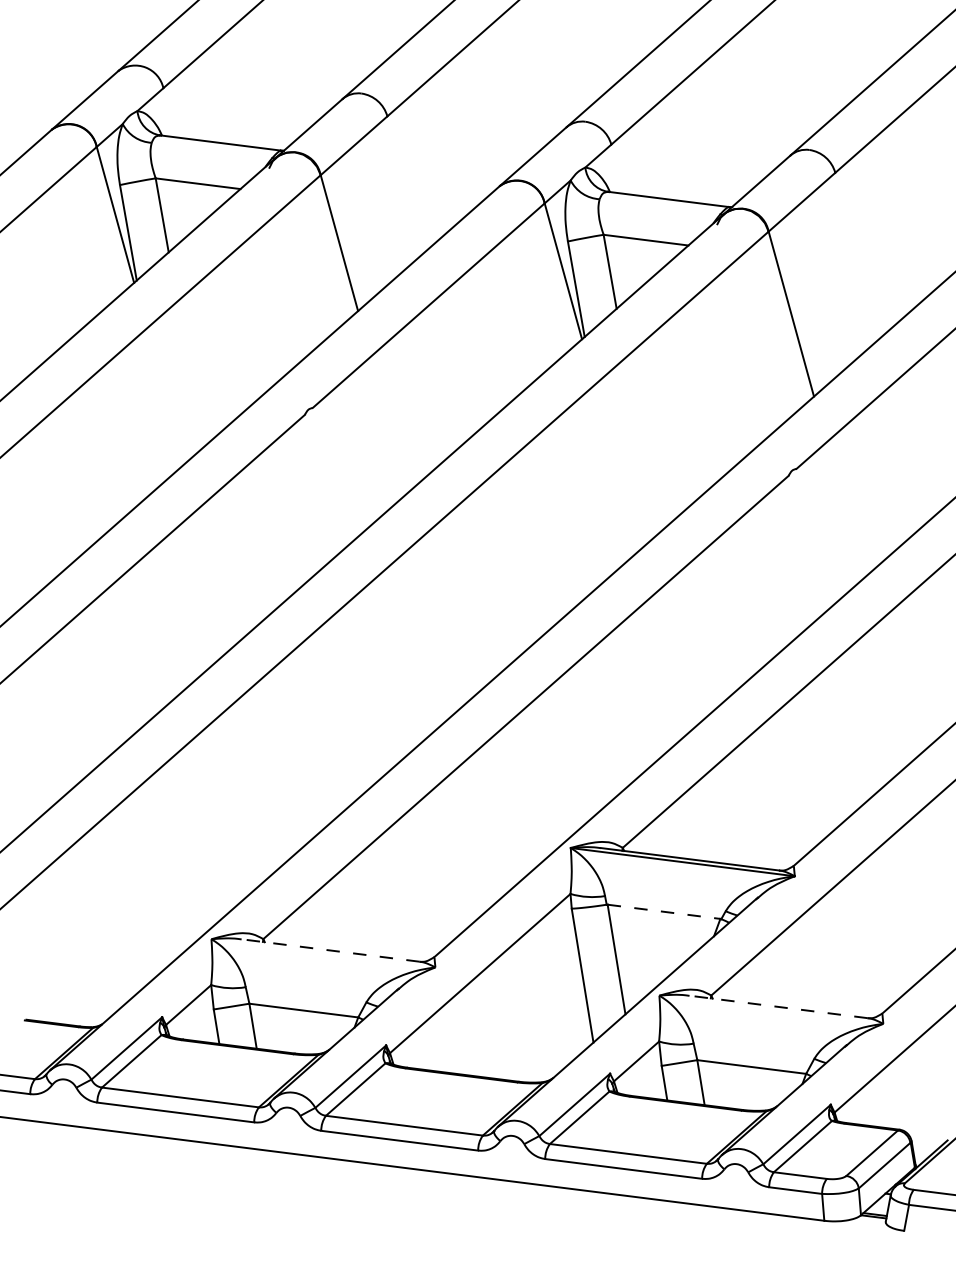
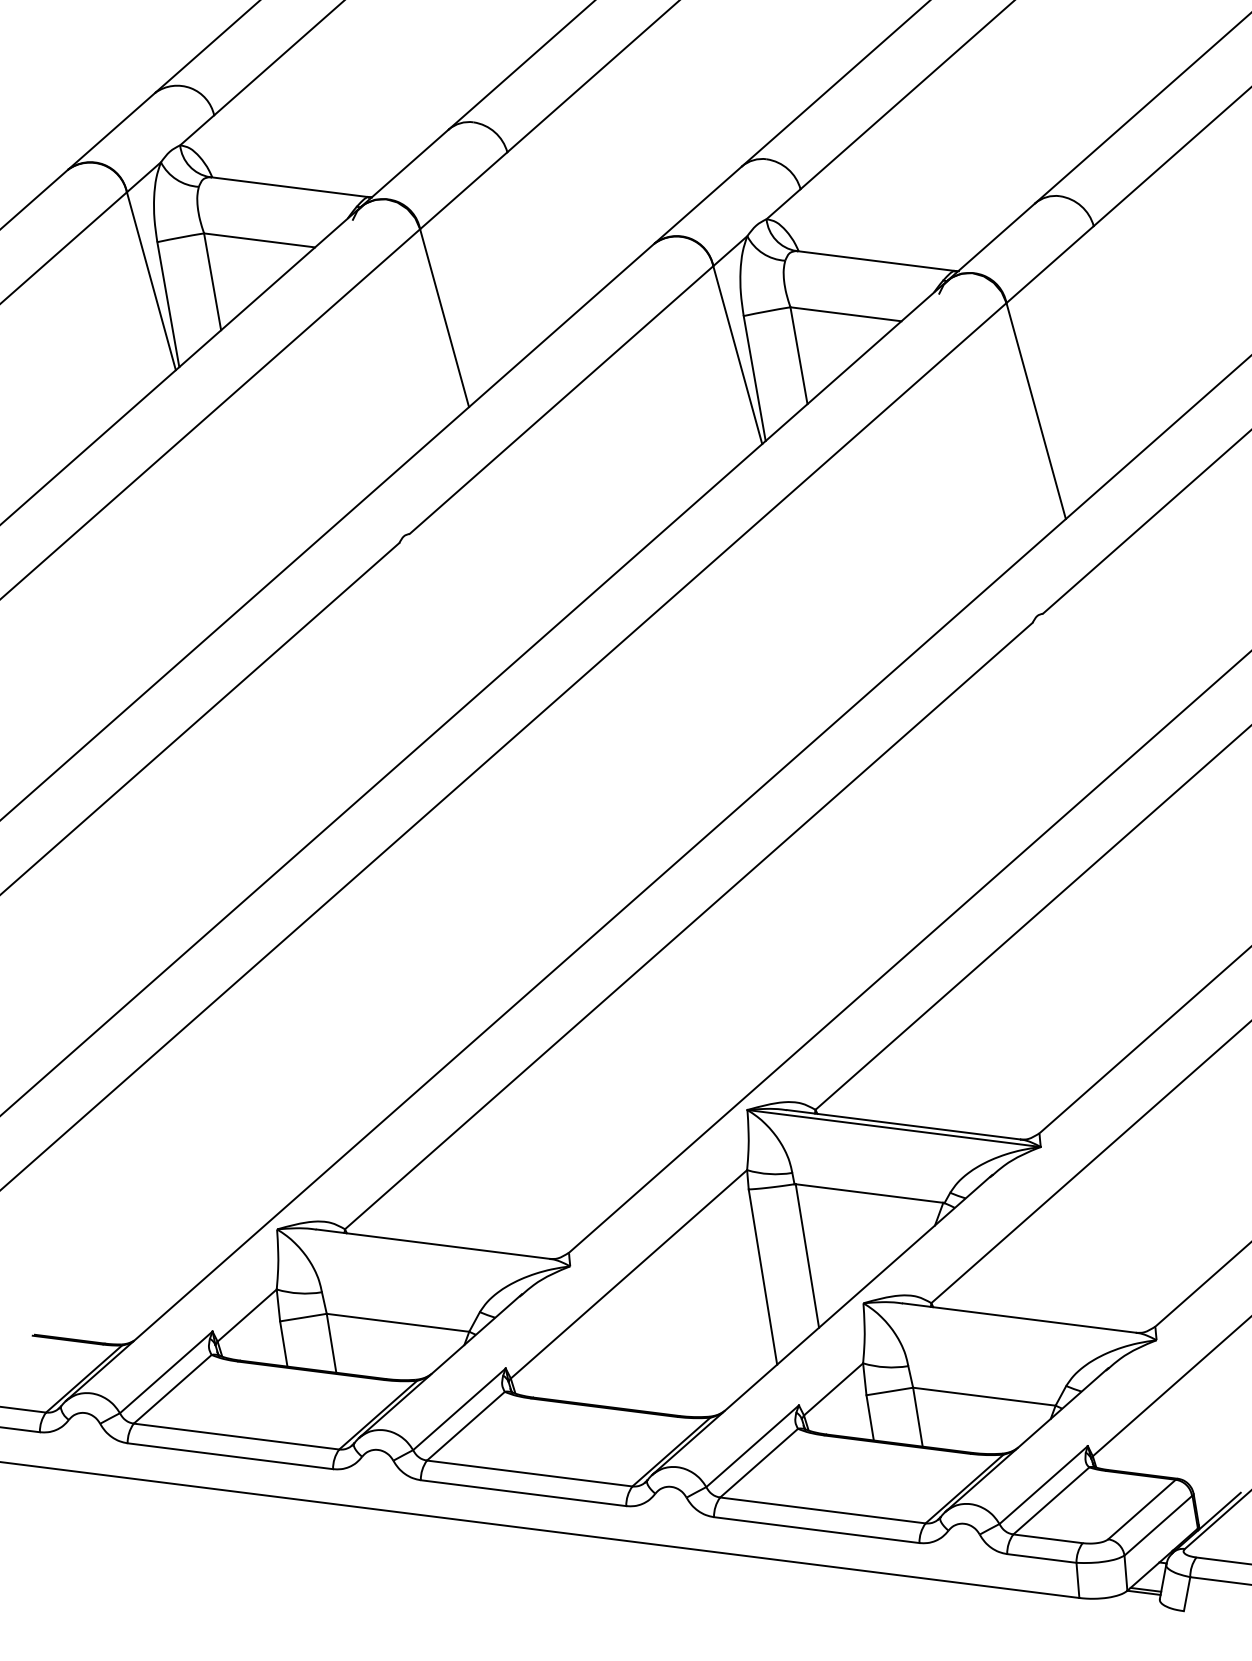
line: (664, 911) -> (870, 1193), dashed -> solid
line: (330, 950) -> (432, 1244), dashed -> solid
line: (777, 1006) -> (1018, 1317), dashed -> solid

